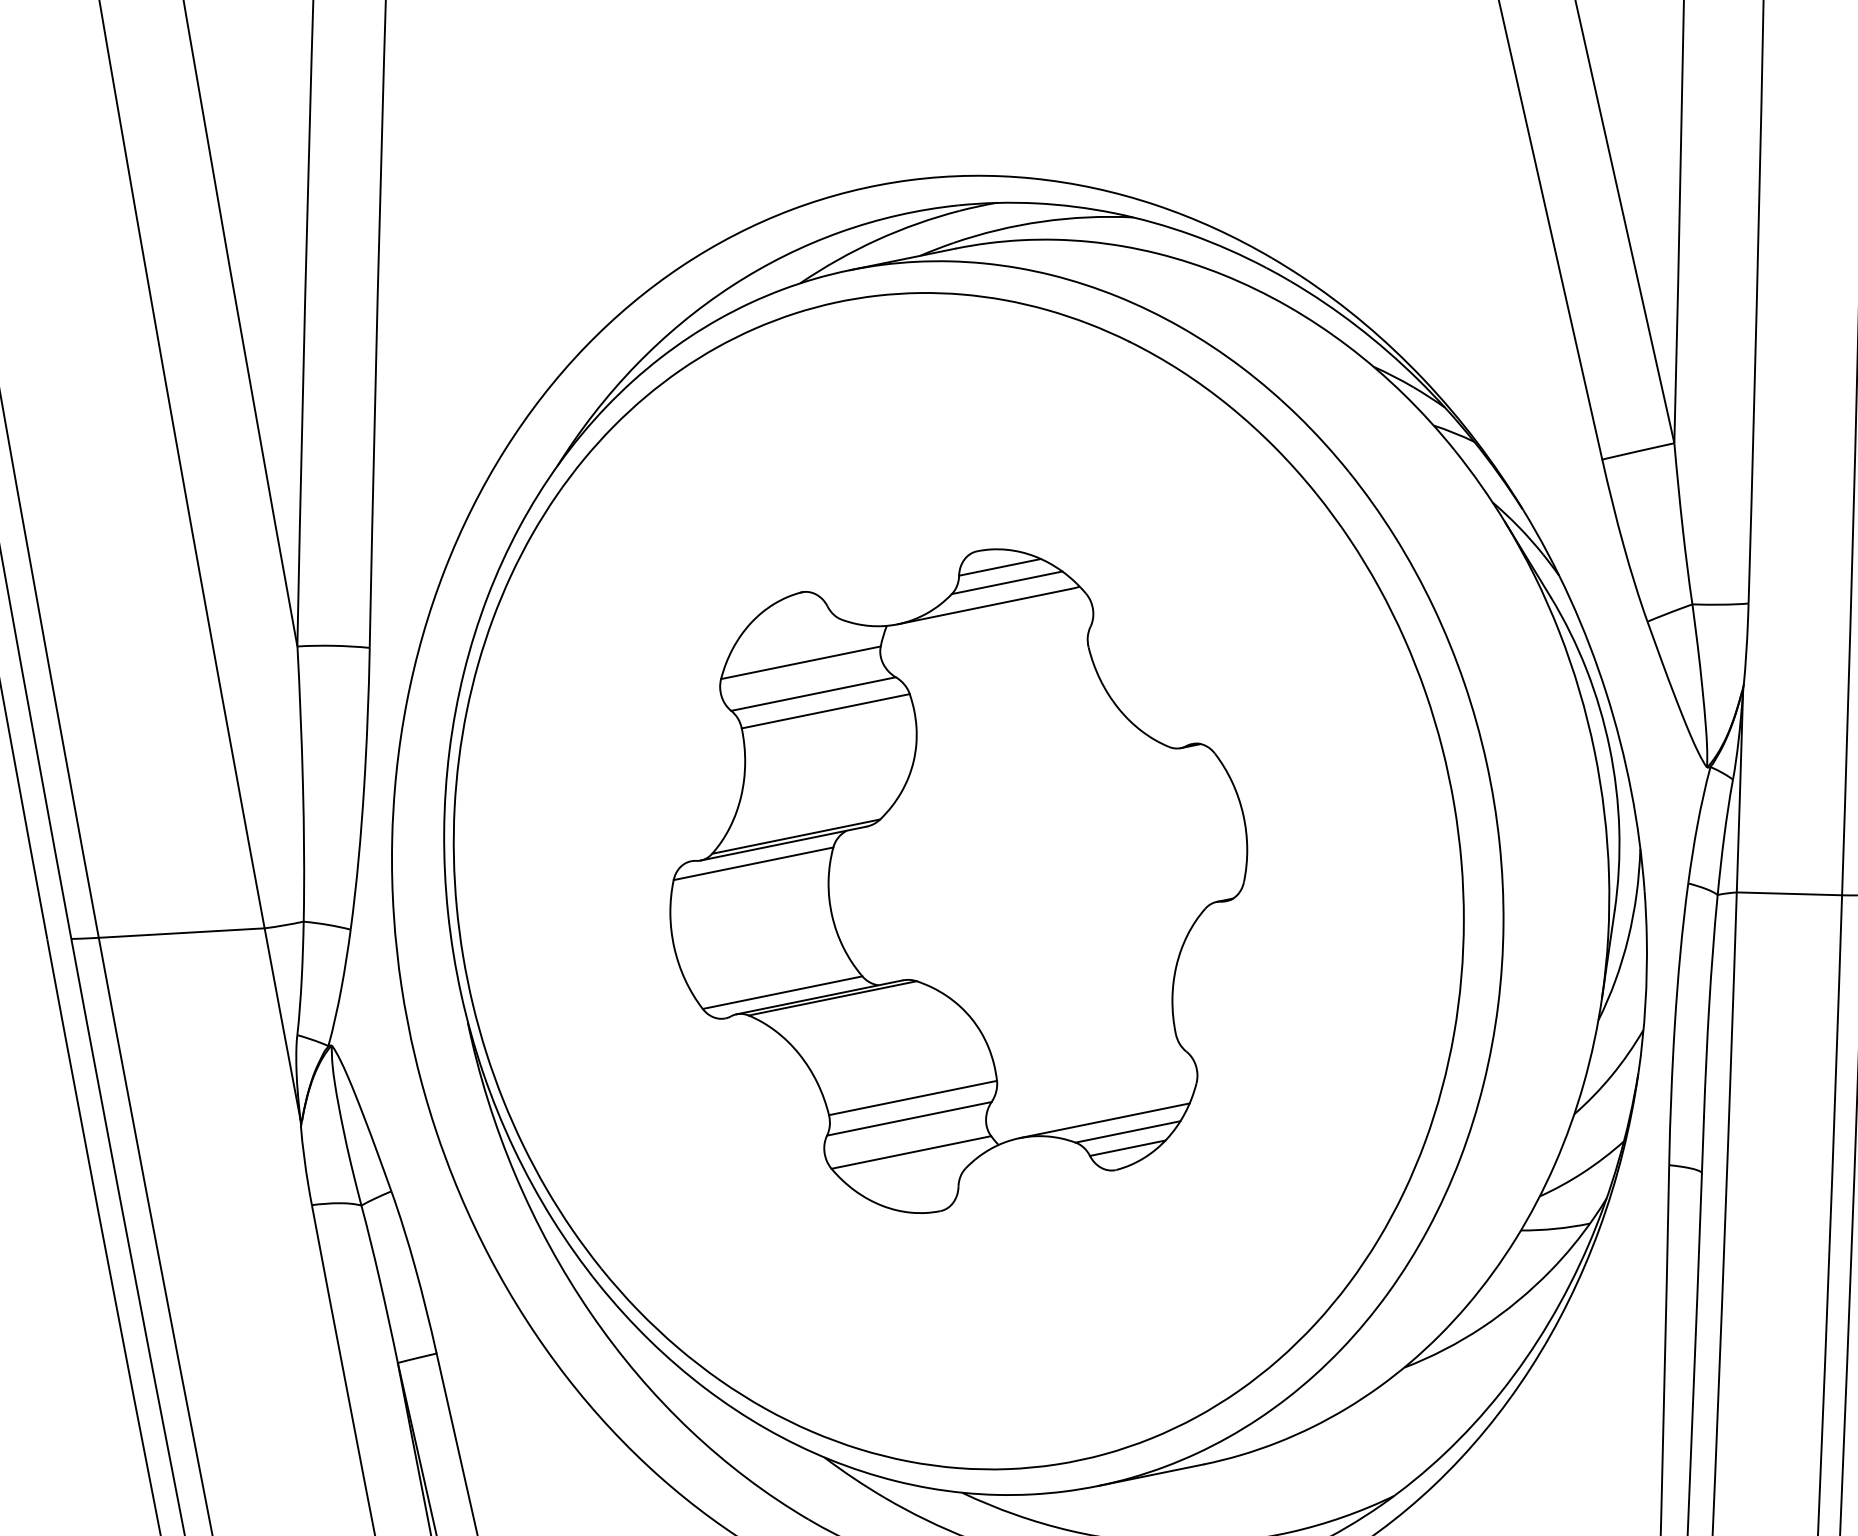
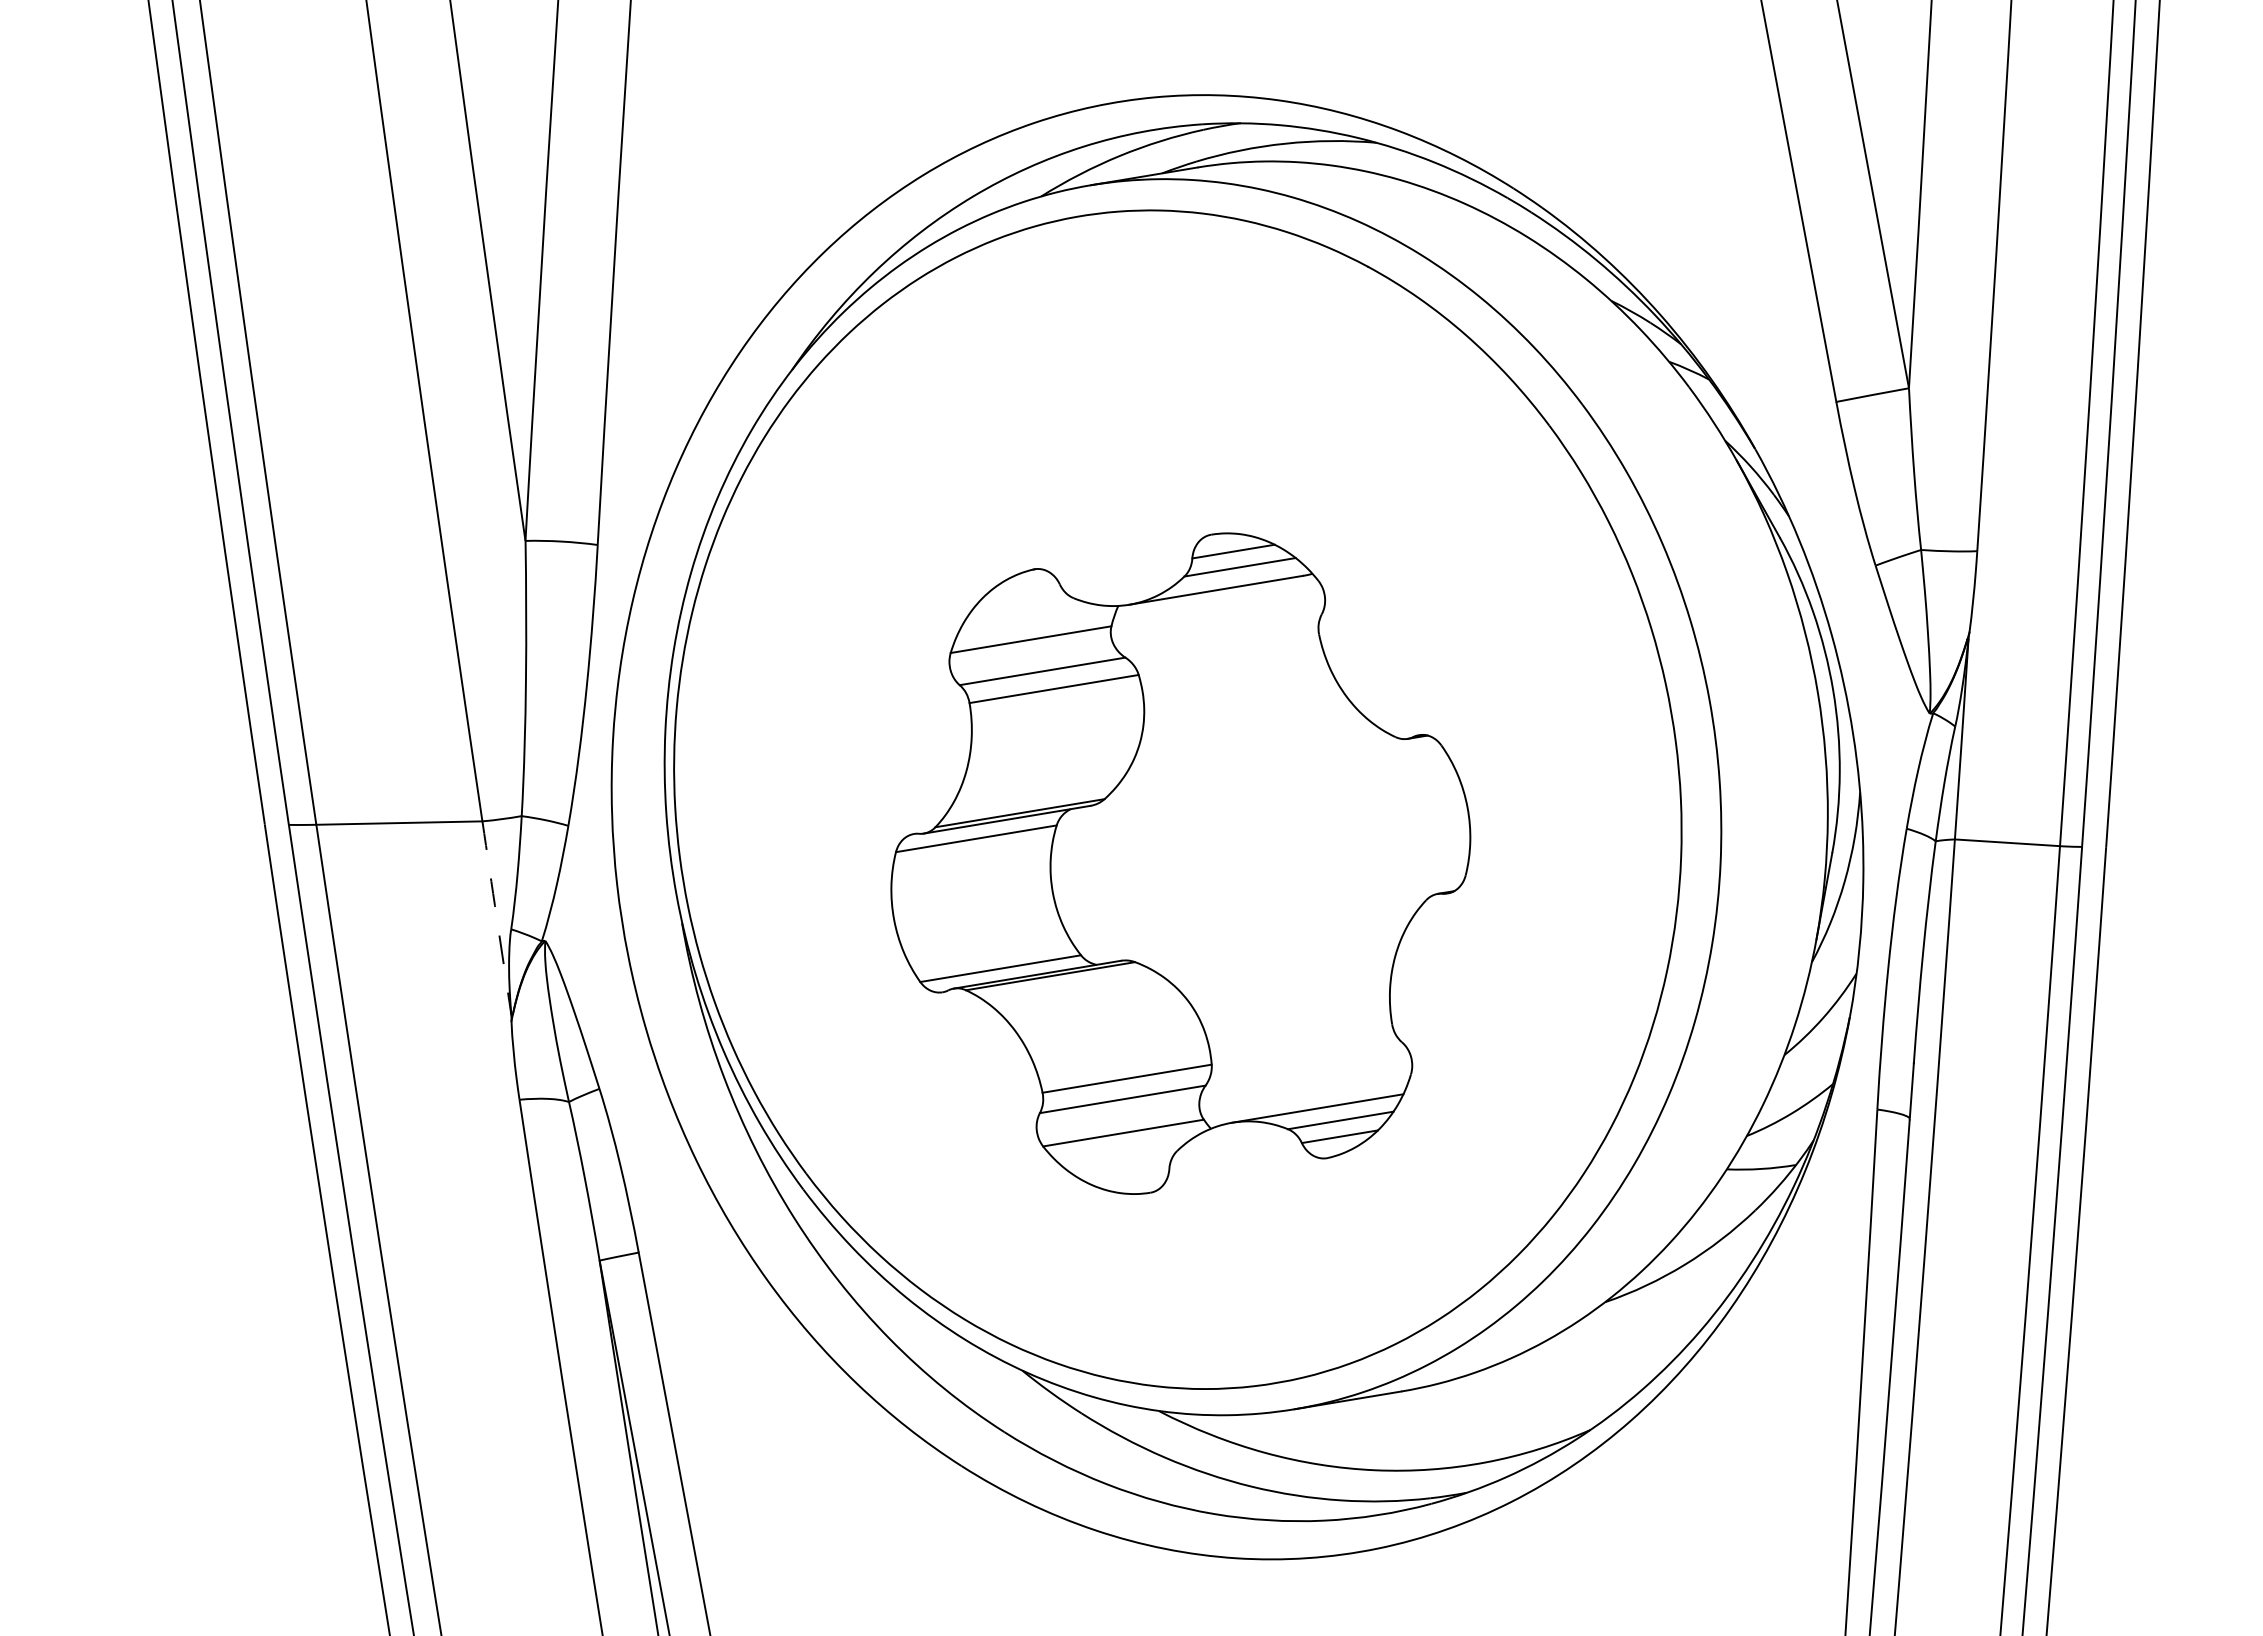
part: (958, 880) -> (1180, 863), moved
arc: (282, 1023) -> (496, 917), solid -> dashed

